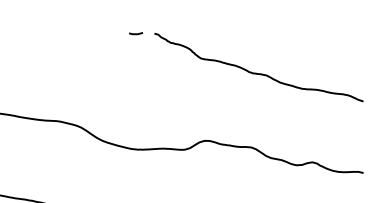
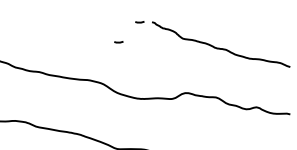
line: (103, 64) -> (118, 42), added

